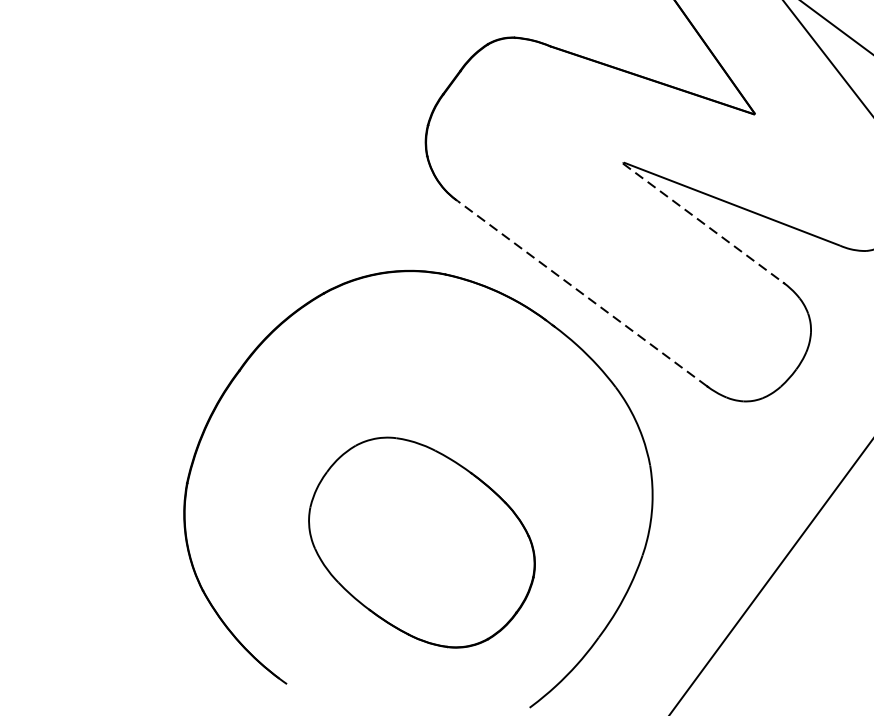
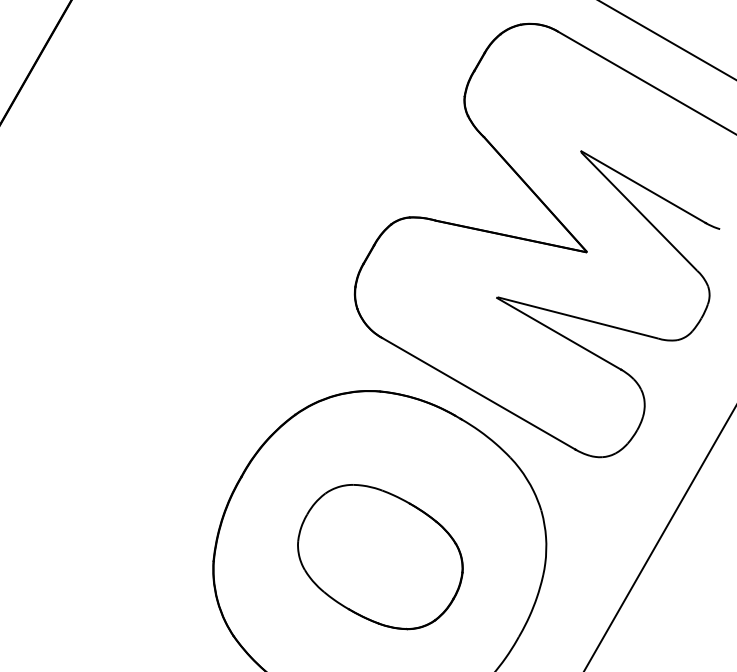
line: (703, 222) -> (559, 333), dashed -> solid
line: (581, 293) -> (478, 393), dashed -> solid
part: (422, 543) -> (380, 557), moved

